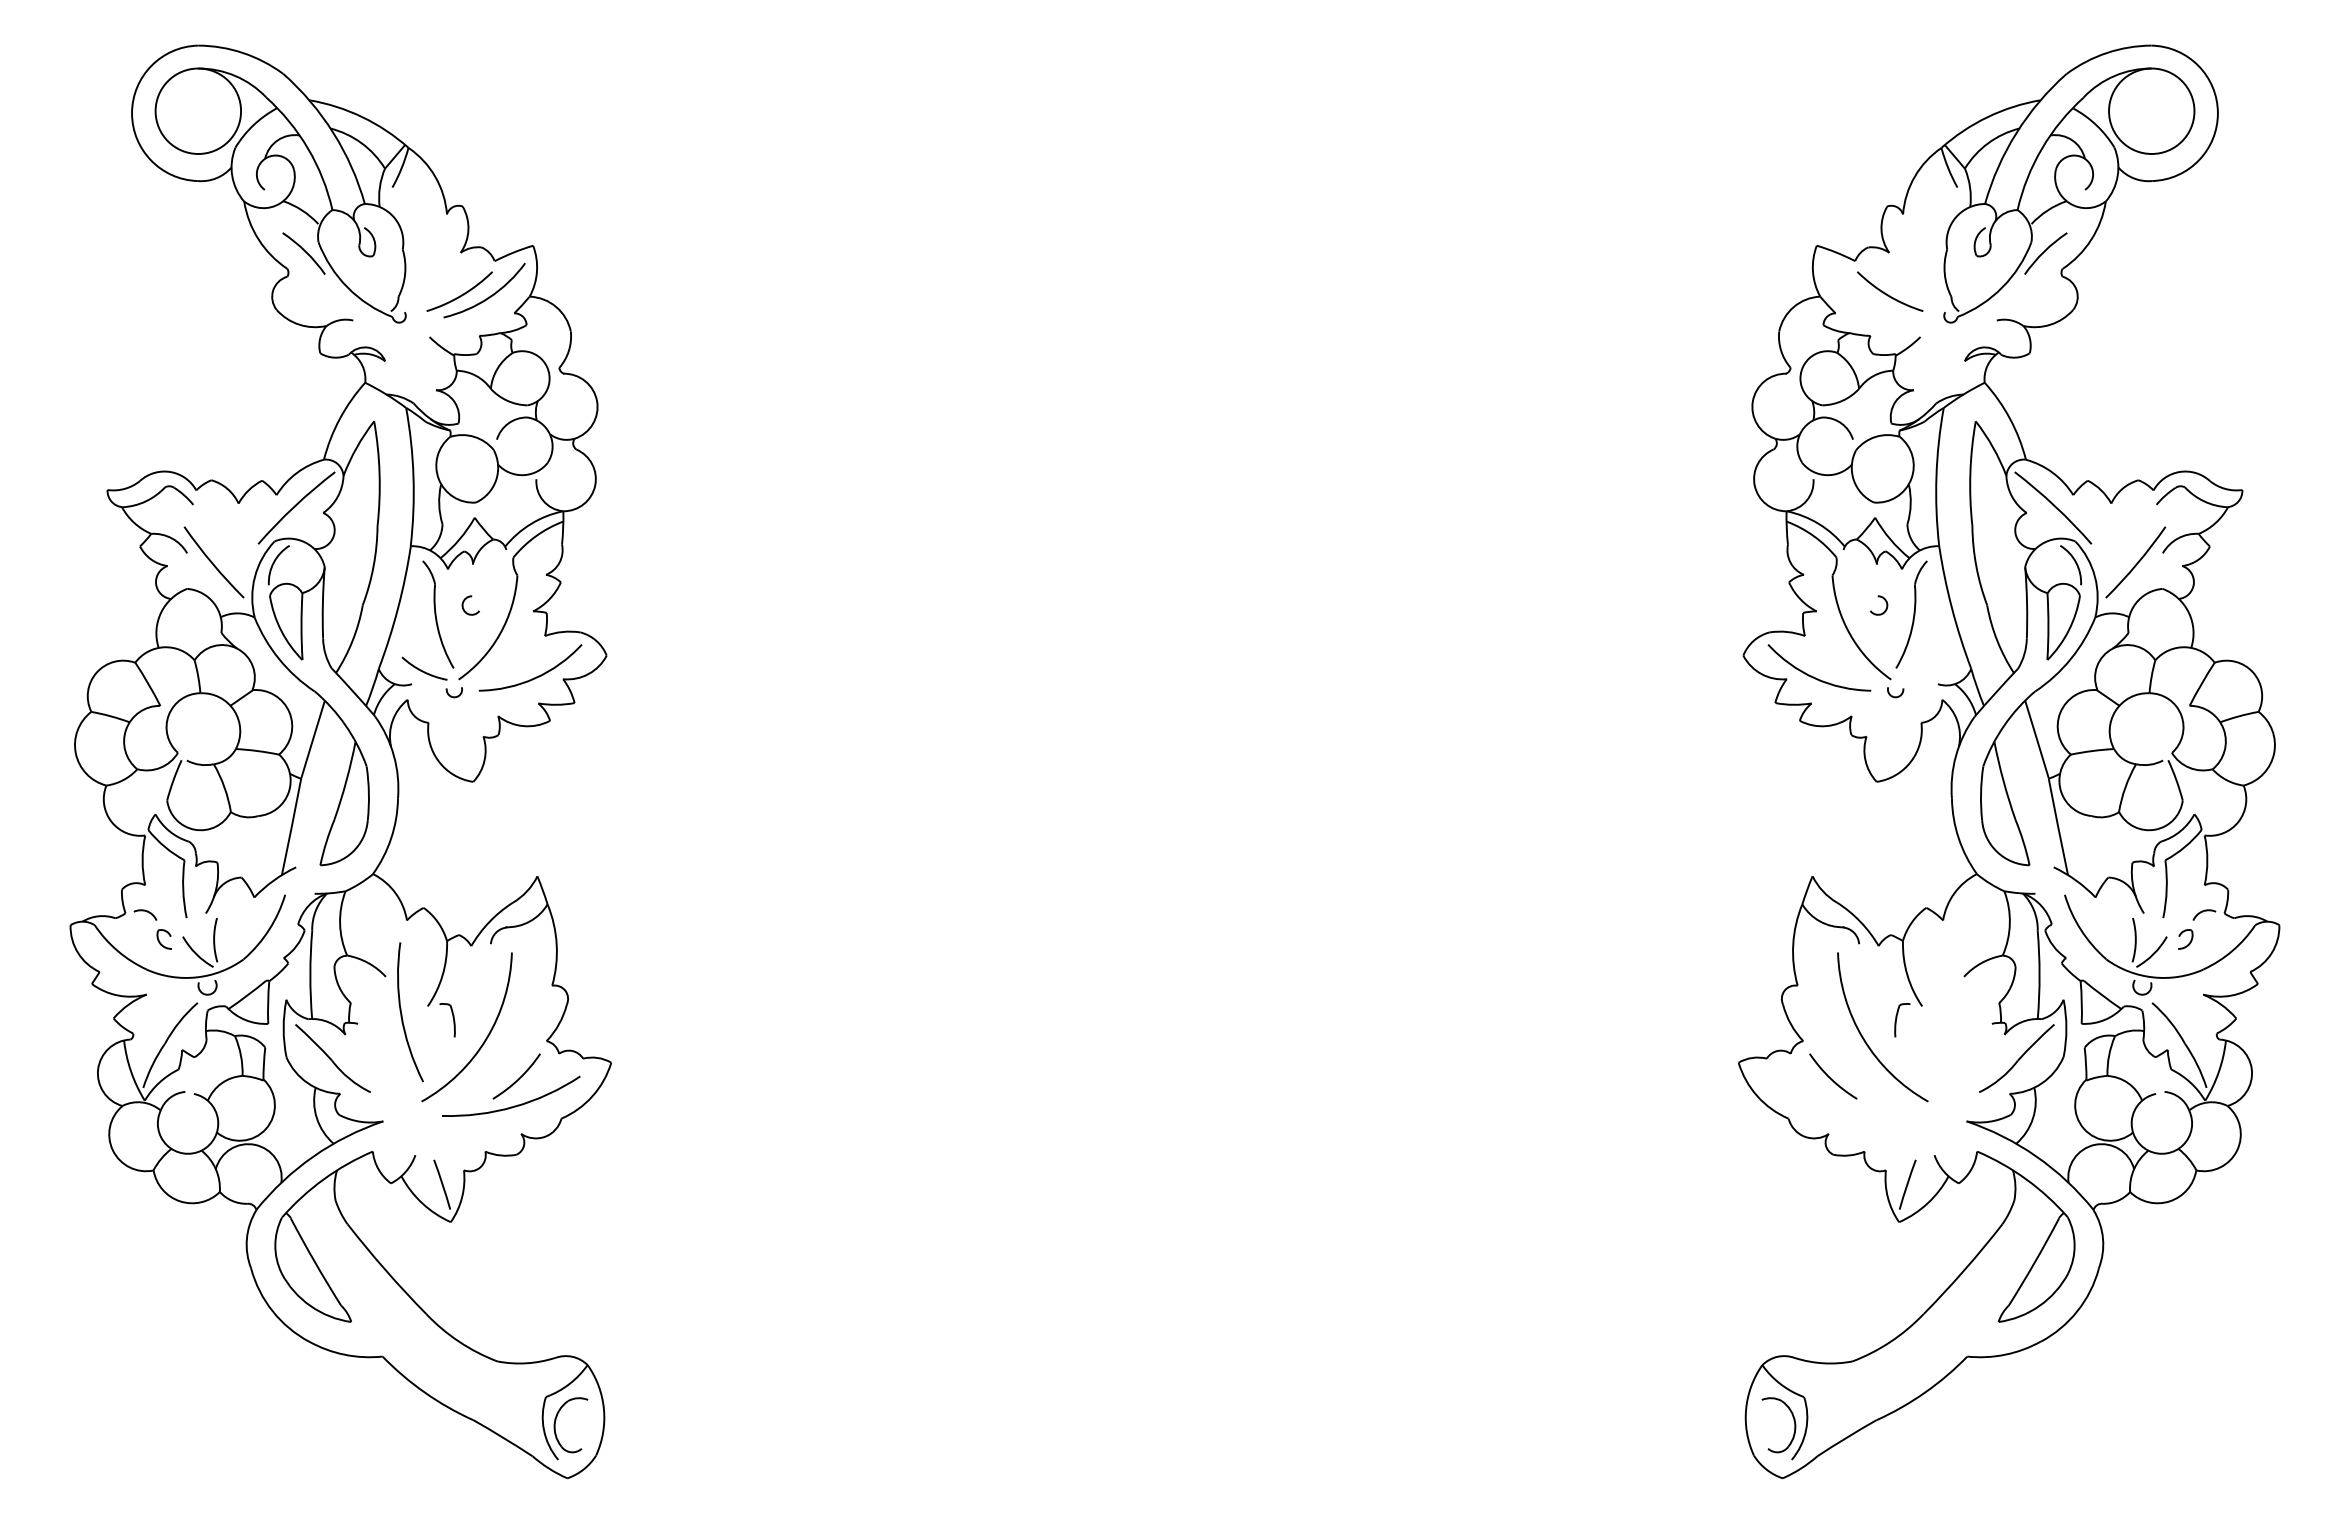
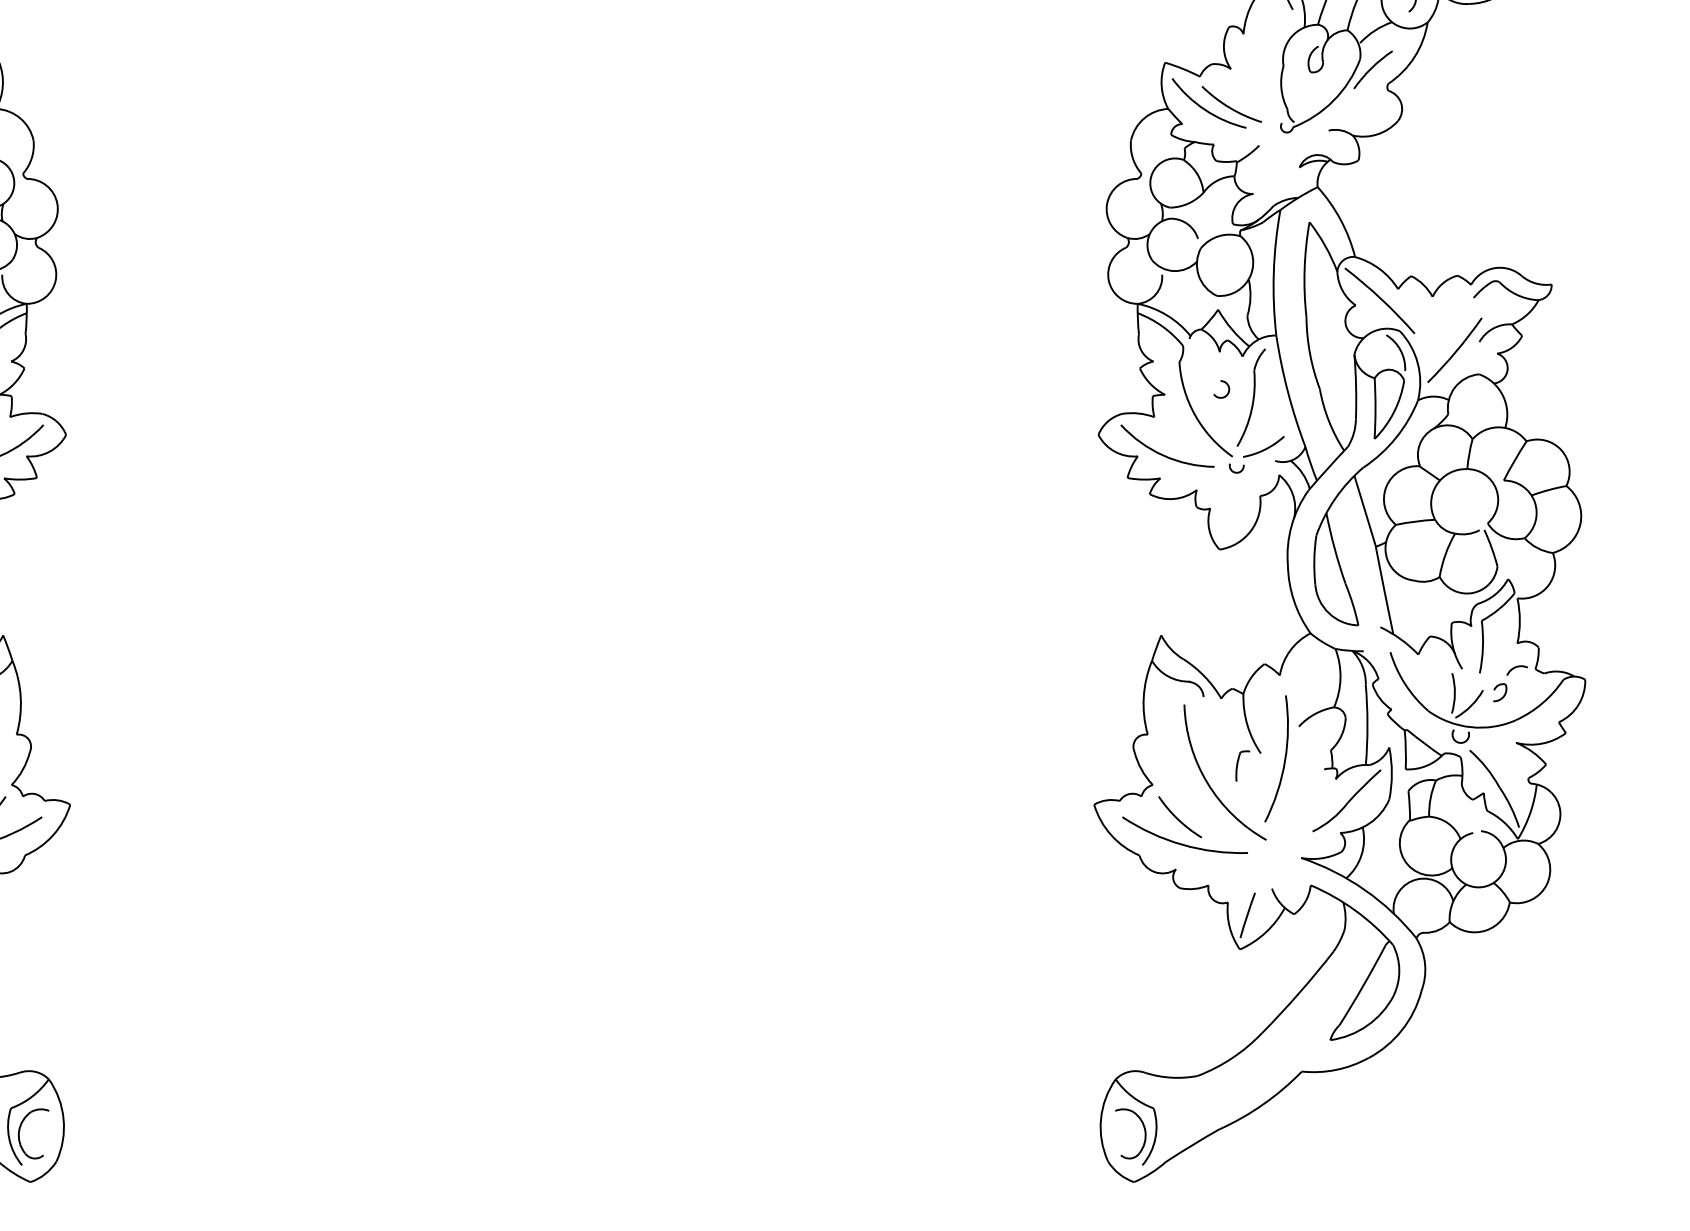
arc: (1862, 297) -> (1206, 109), added
arc: (1926, 670) -> (1264, 448), added
arc: (1947, 1014) -> (1283, 760), added
arc: (1835, 1105) -> (1182, 843), added

